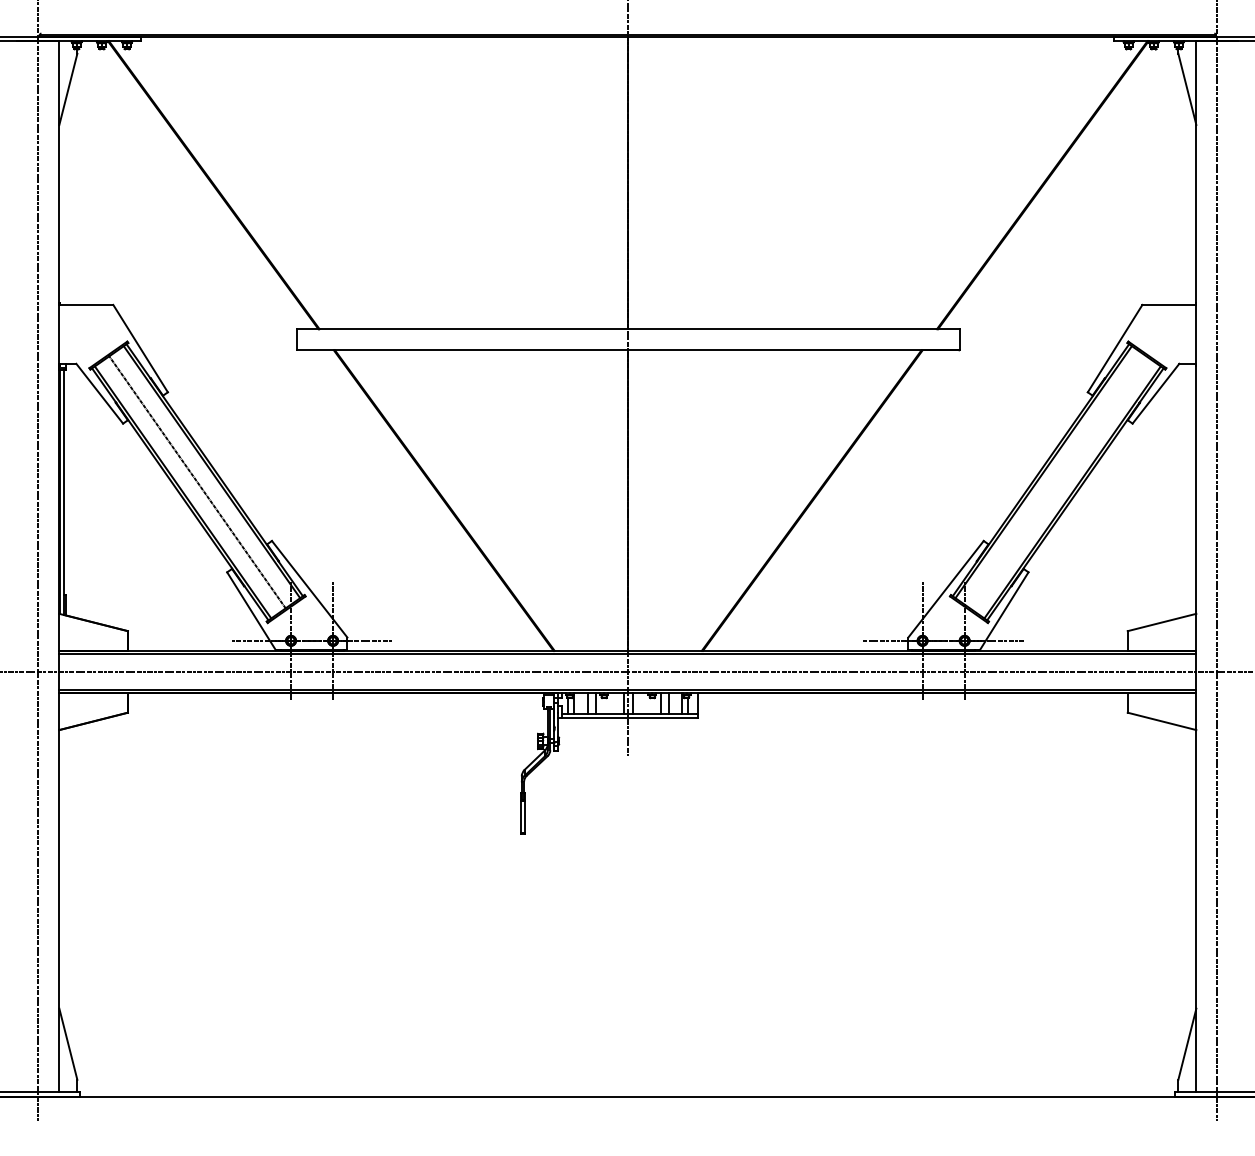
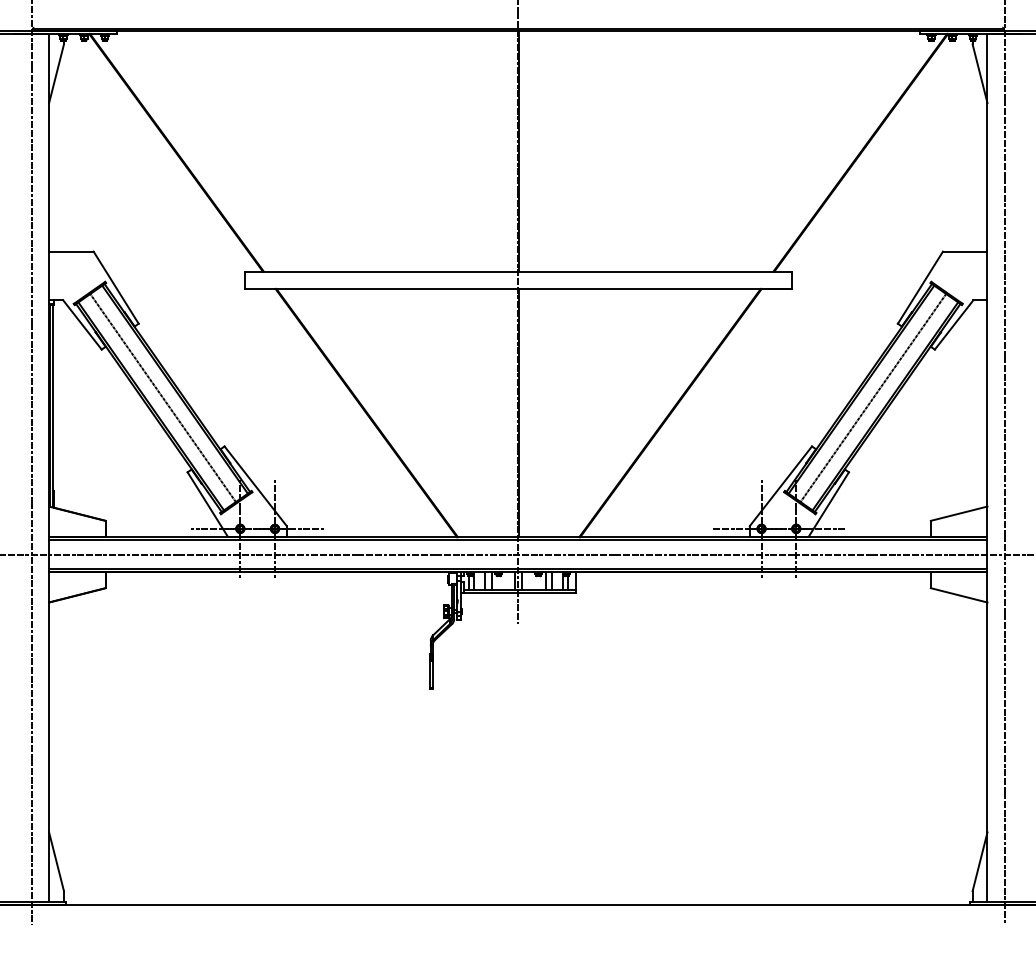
line: (1057, 481) -> (872, 397), added

